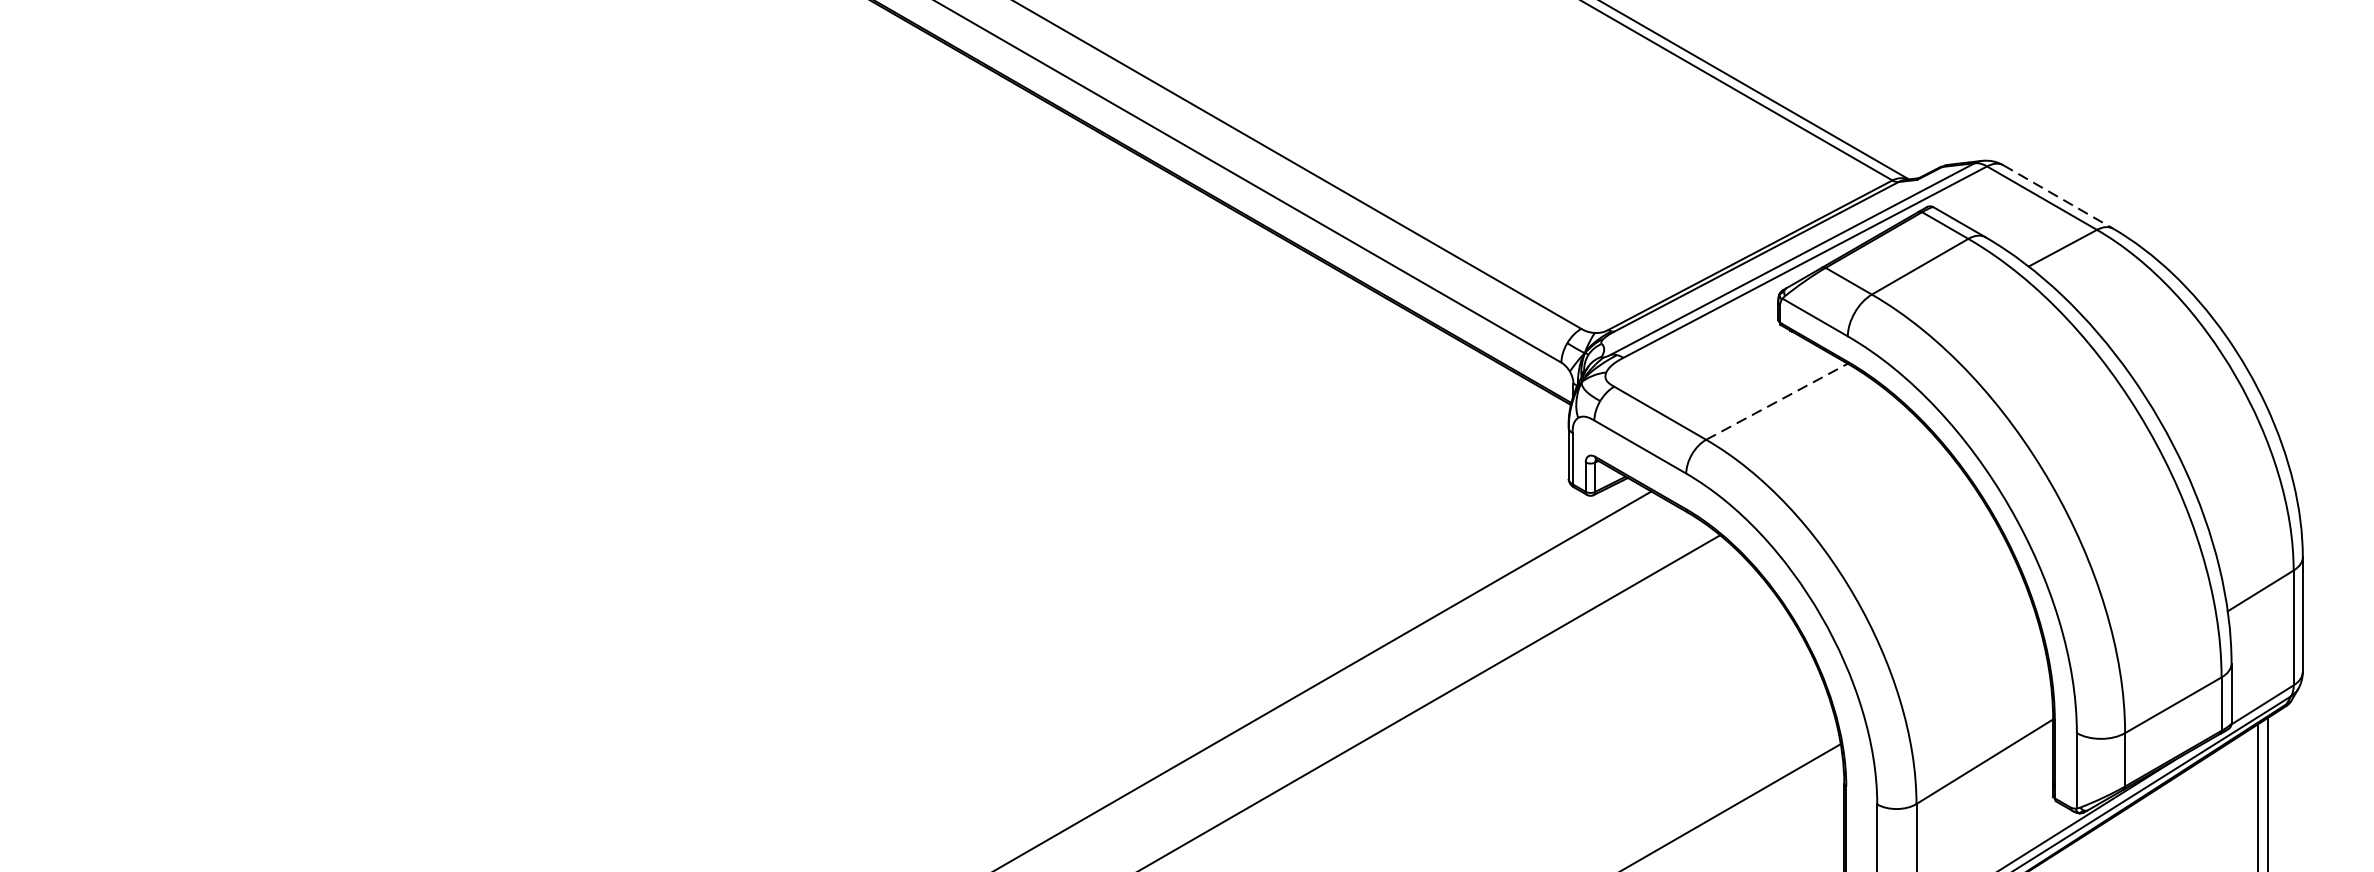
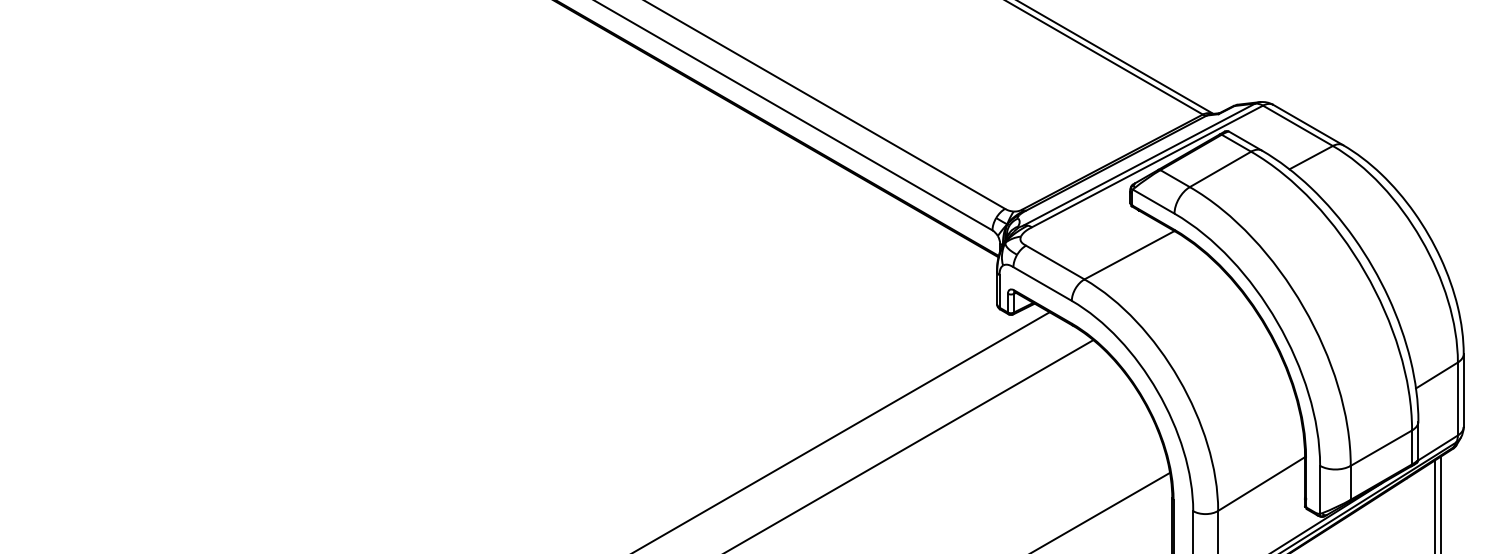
line: (2058, 197) -> (1308, 125), dashed -> solid
line: (1776, 402) -> (1129, 255), dashed -> solid

